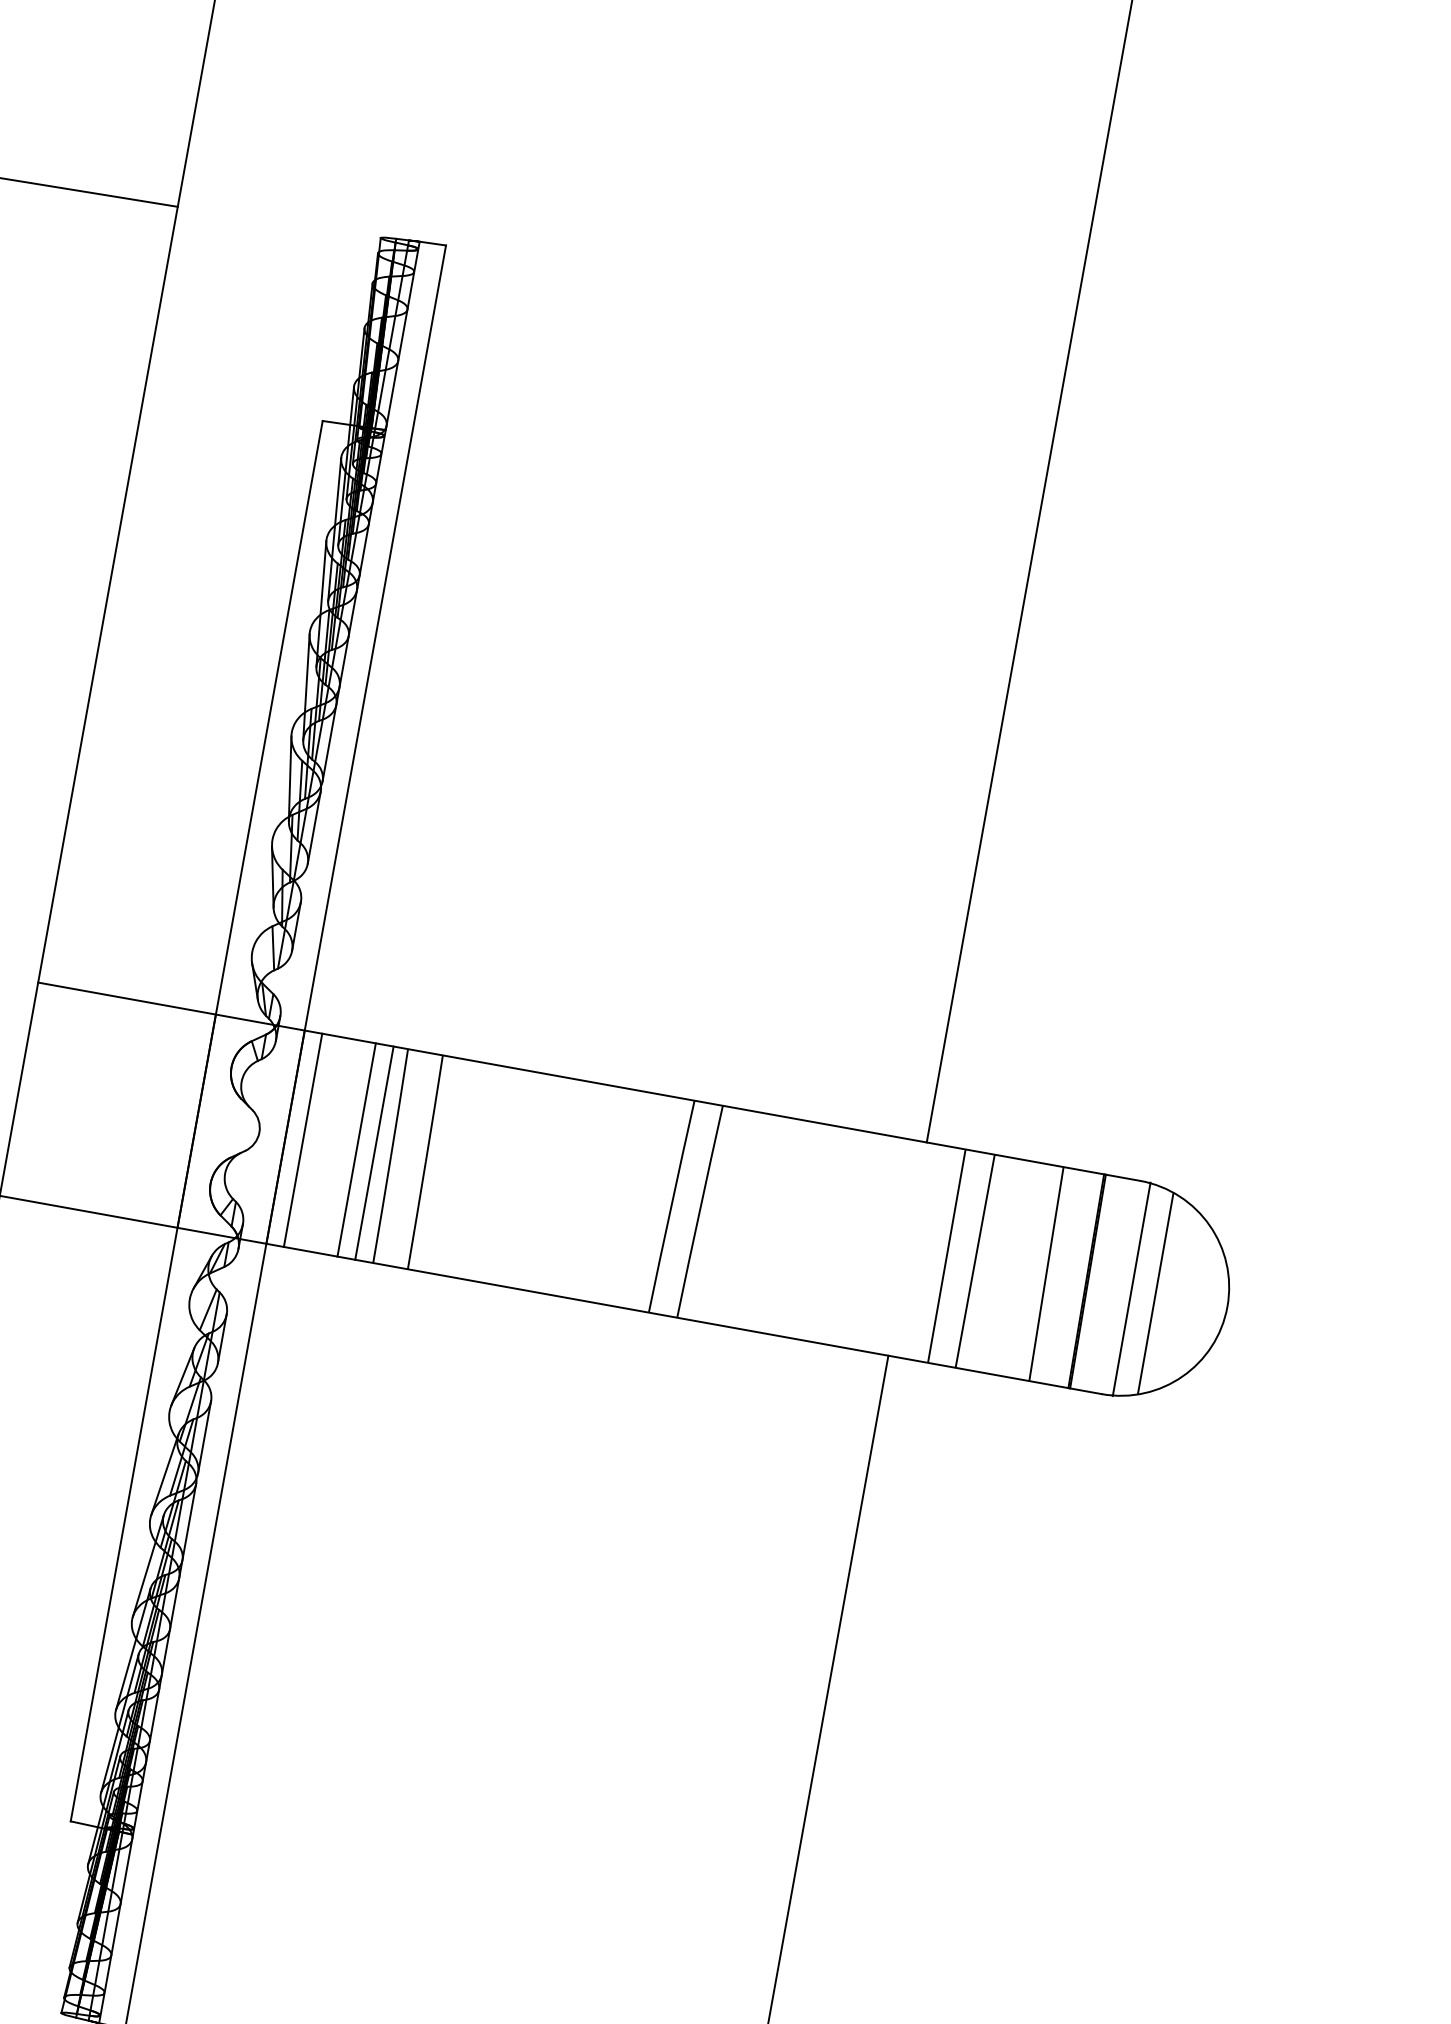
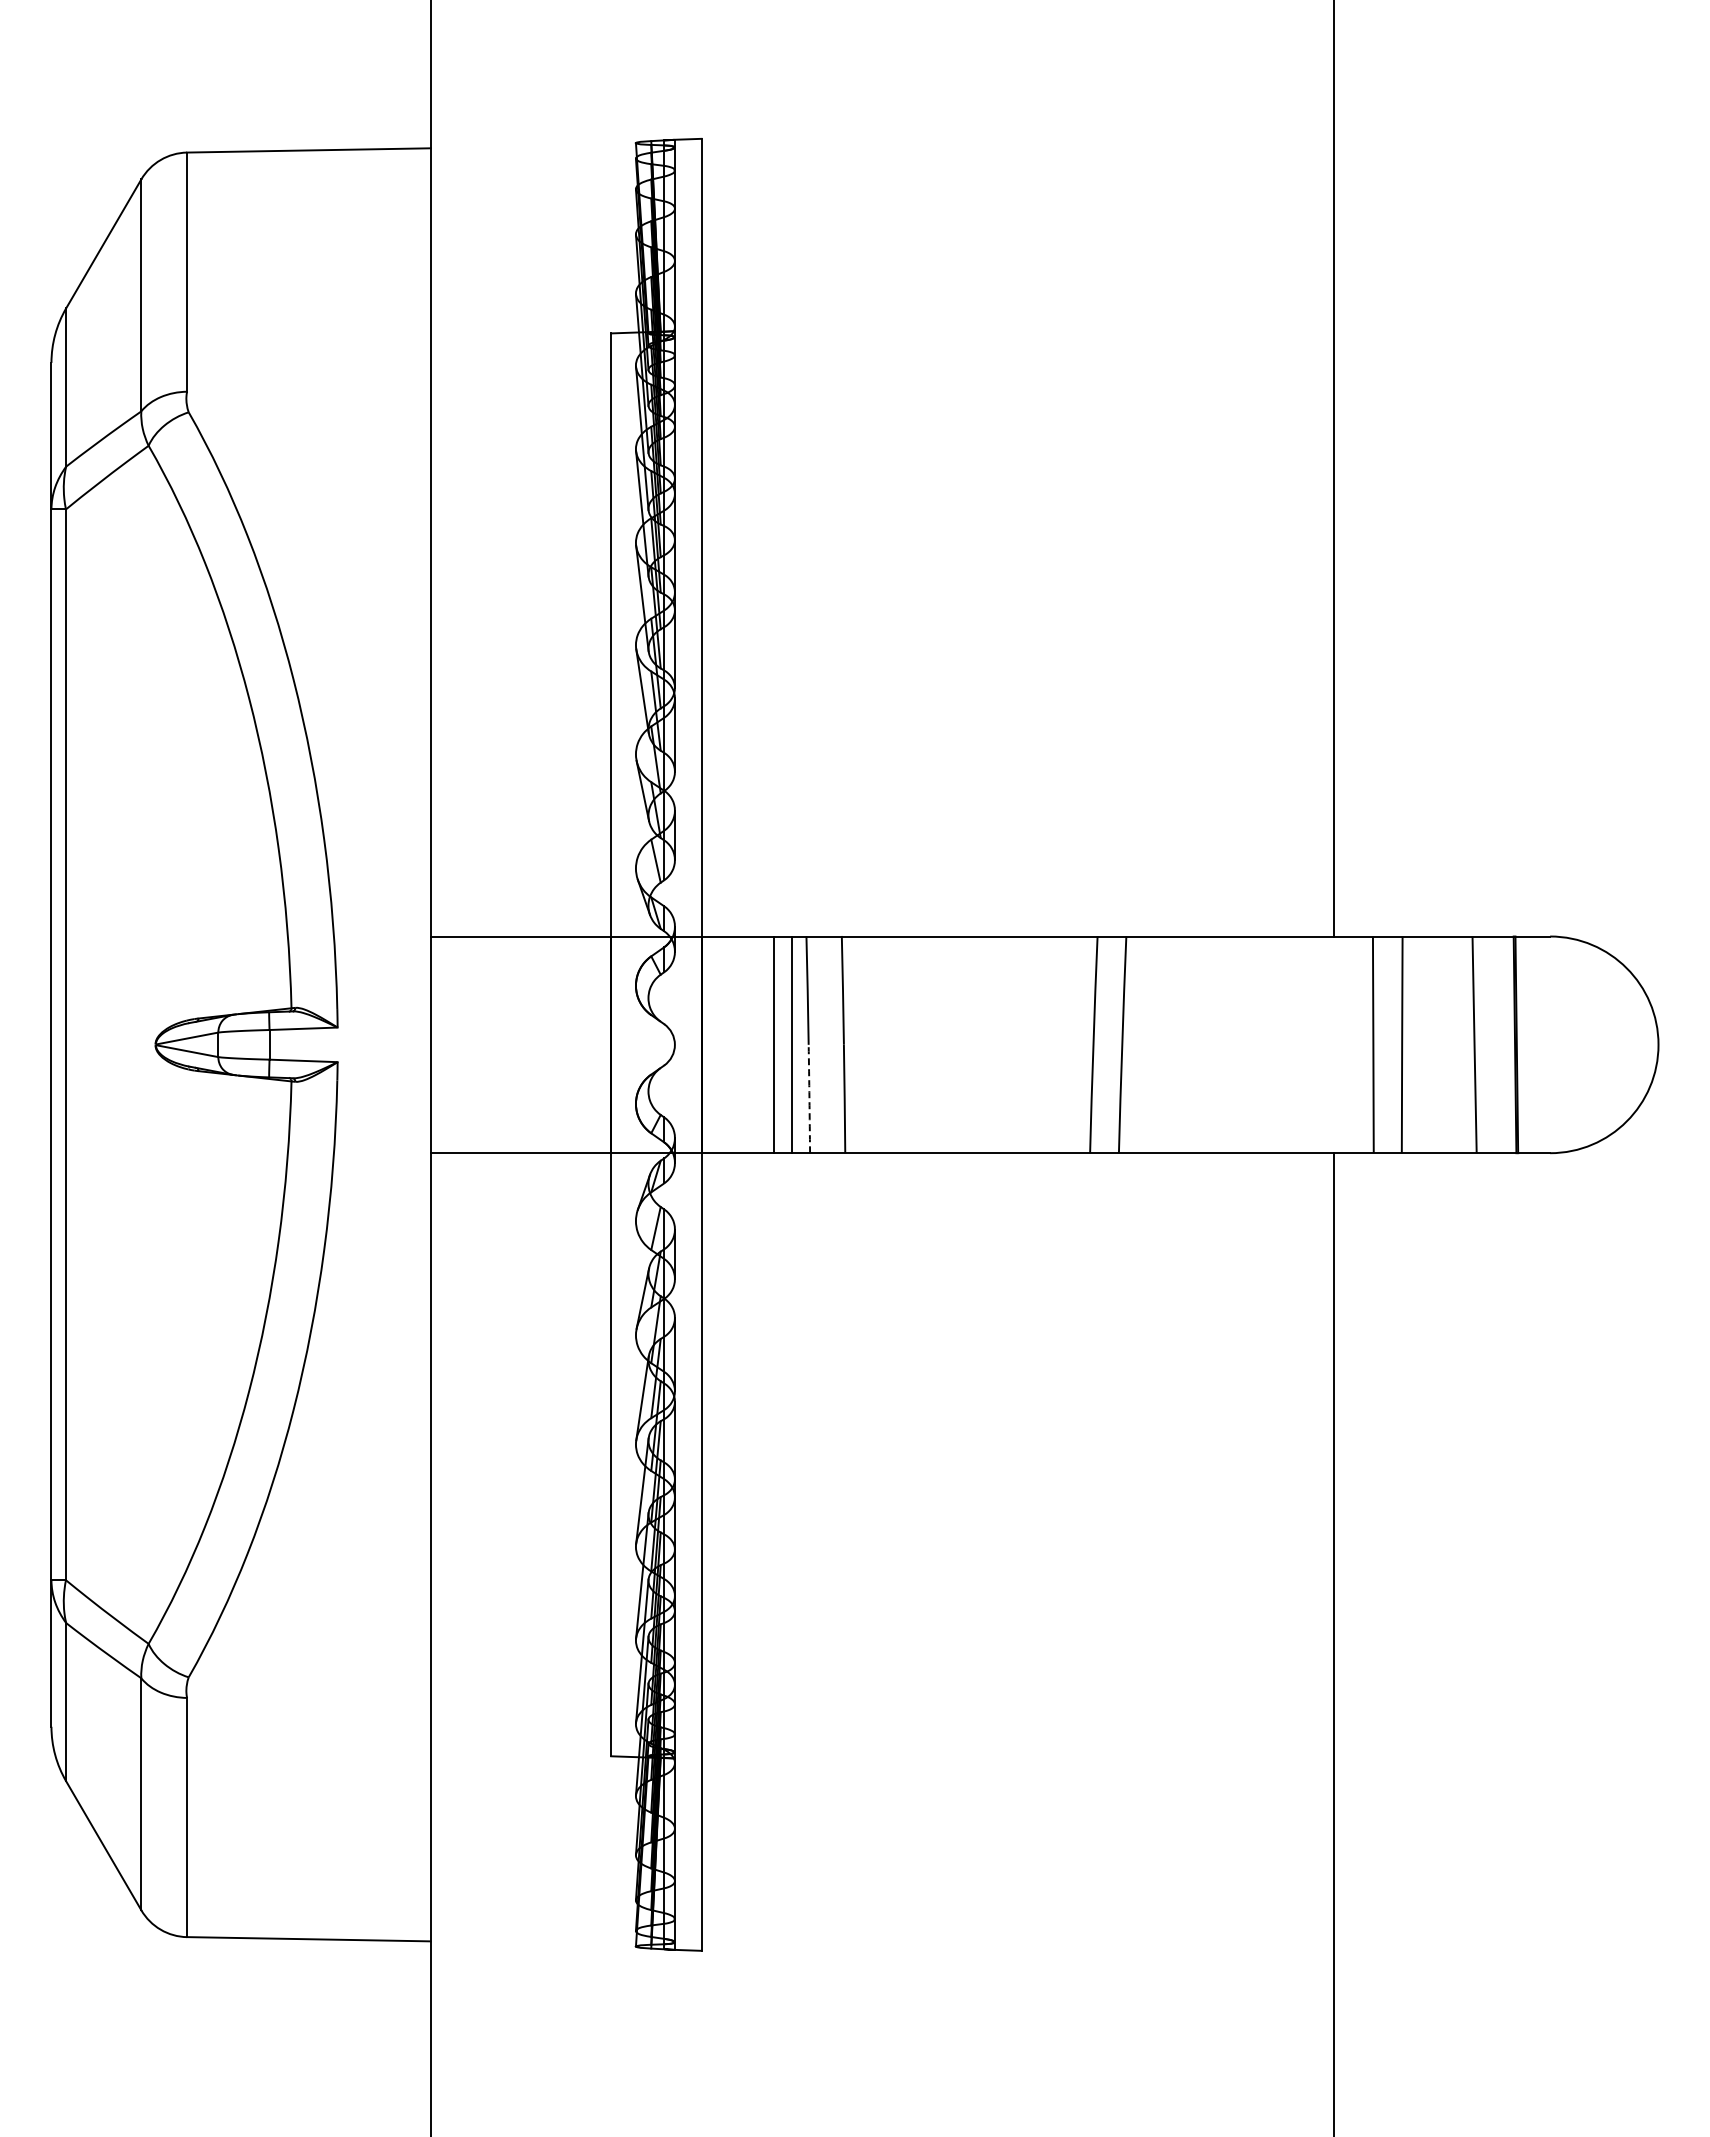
line: (303, 1140) -> (719, 1044), removed
arc: (382, 1210) -> (809, 1099), solid -> dashed
line: (1131, 1288) -> (1560, 1044), removed
line: (1155, 1293) -> (1585, 1044), removed

